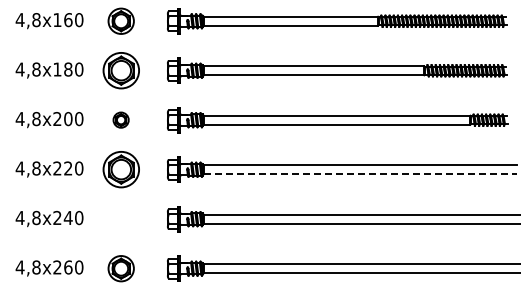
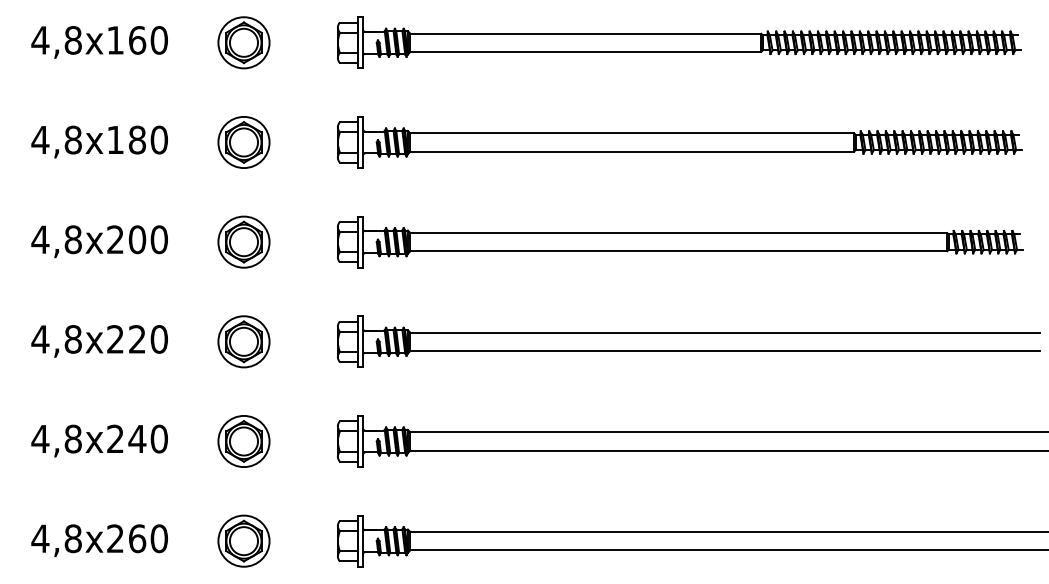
part: (120, 70) -> (242, 141), size x0.71
part: (120, 119) -> (242, 240), size x1.67
part: (120, 169) -> (242, 341), size x0.71
line: (360, 174) -> (725, 351), dashed -> solid
part: (120, 218) -> (242, 440), added

